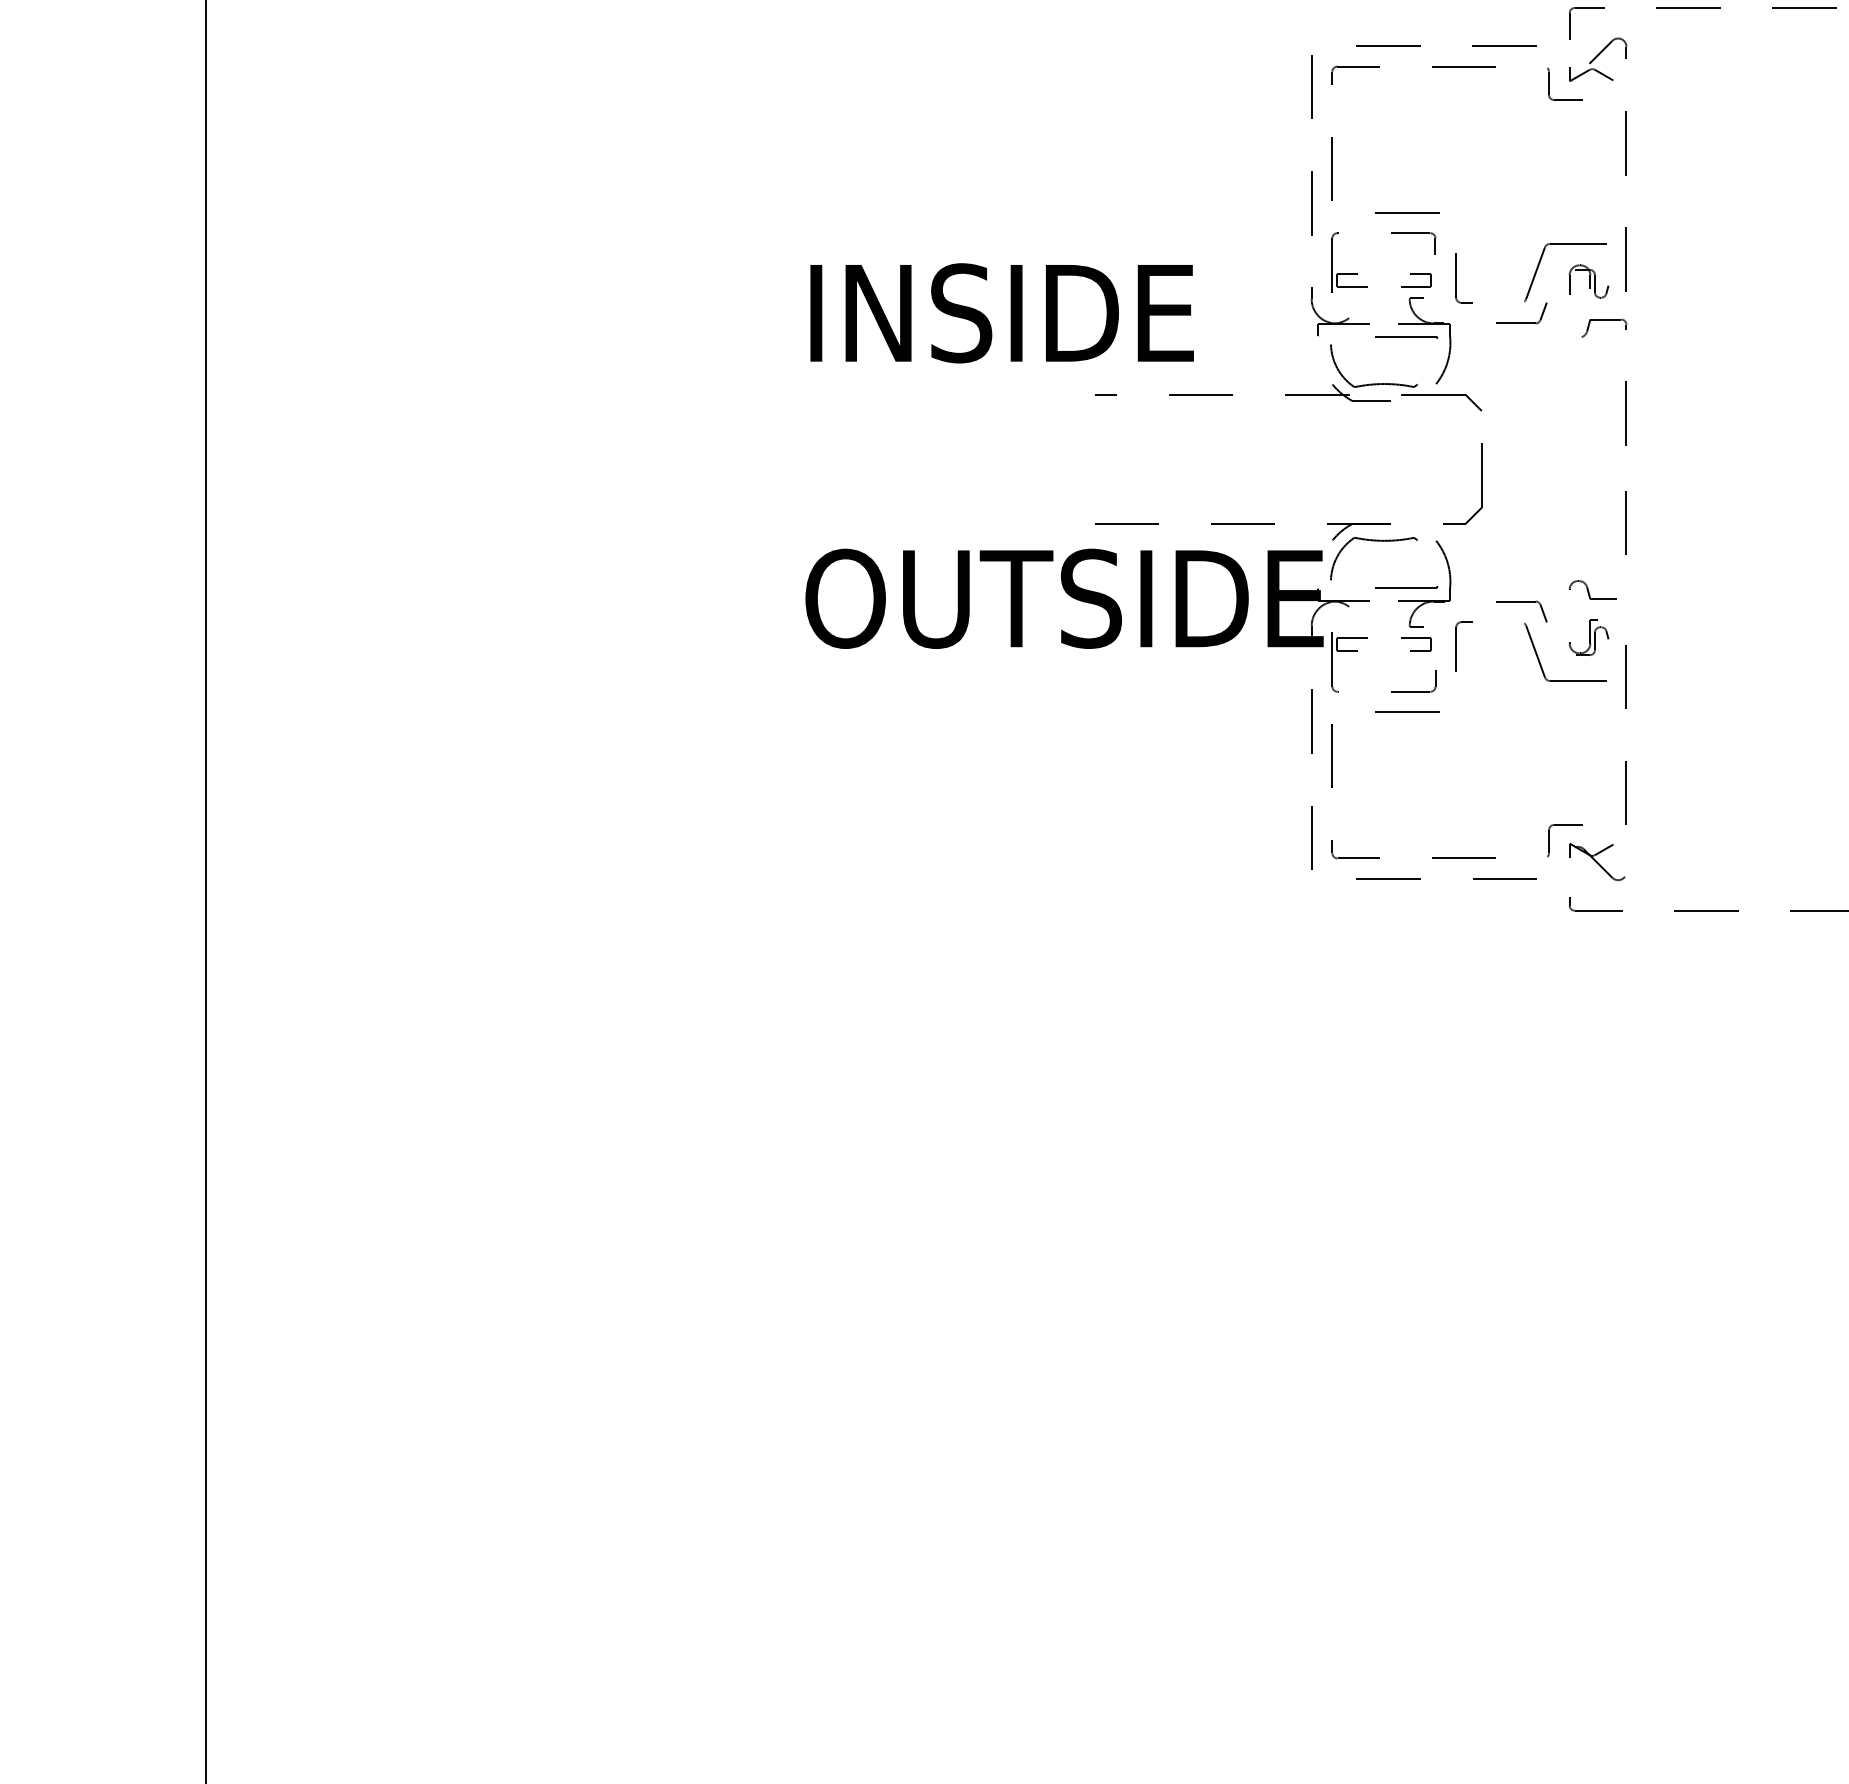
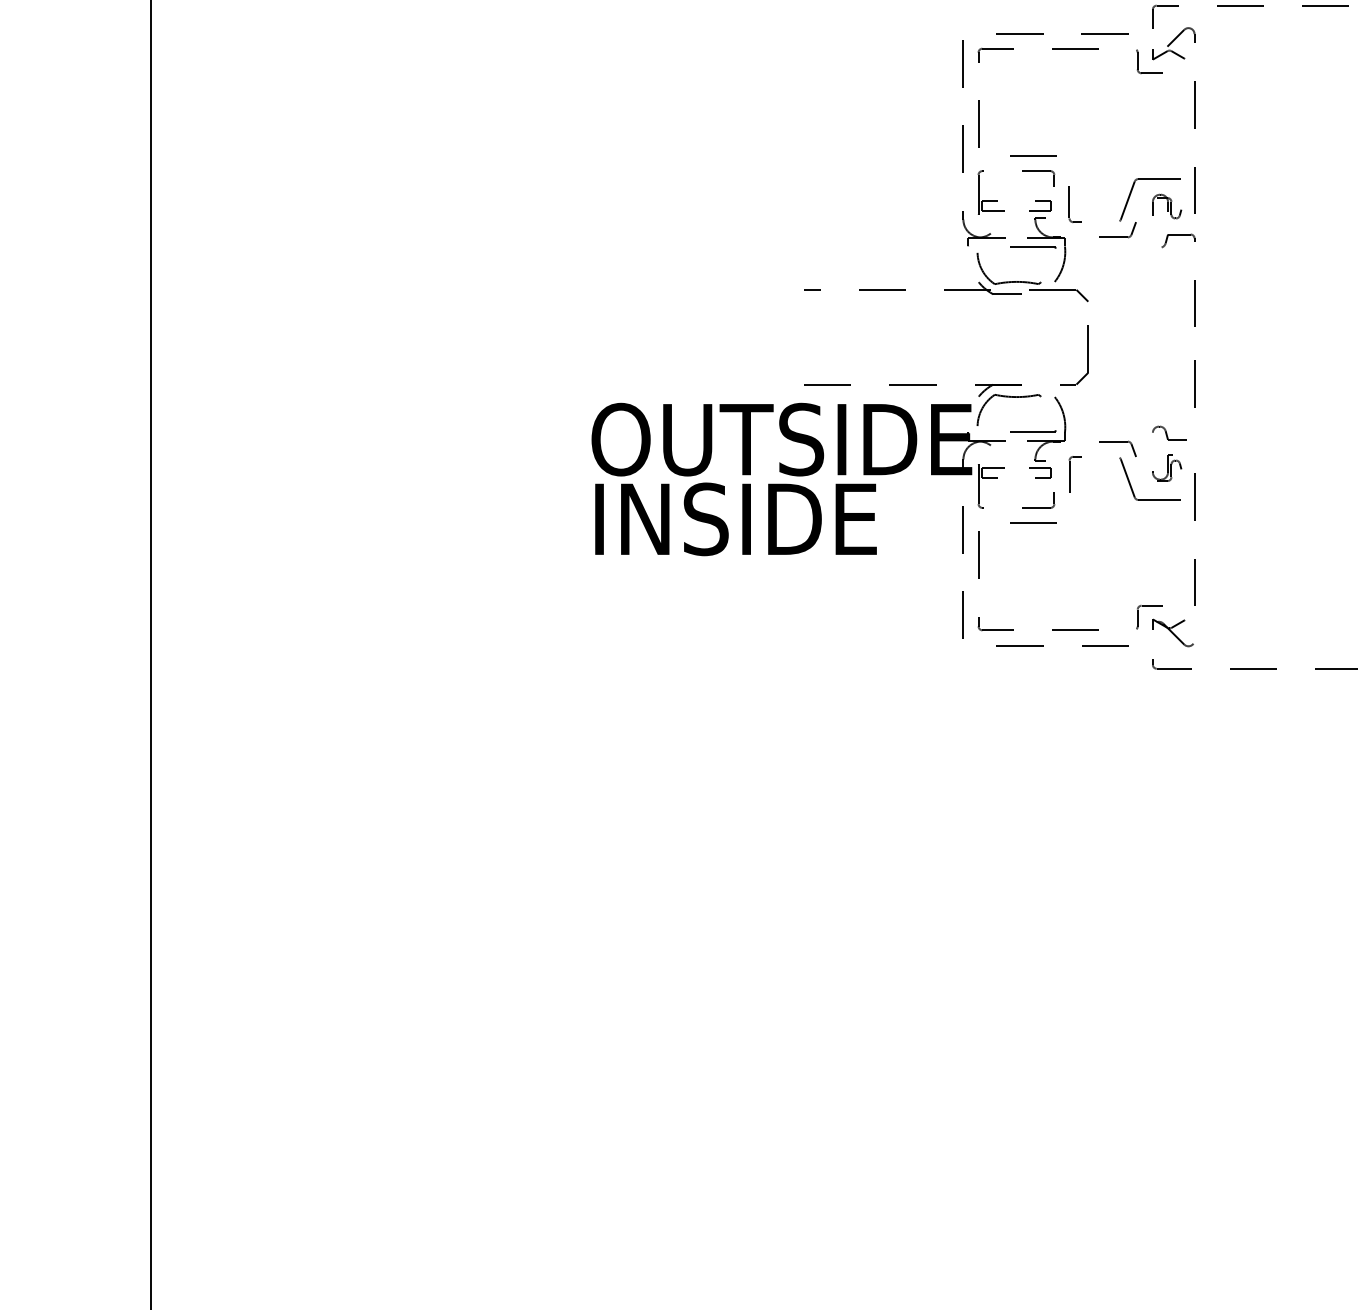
text: (1001, 313) -> (735, 519), moved

